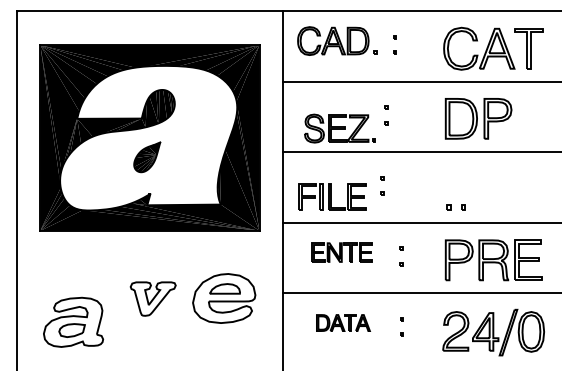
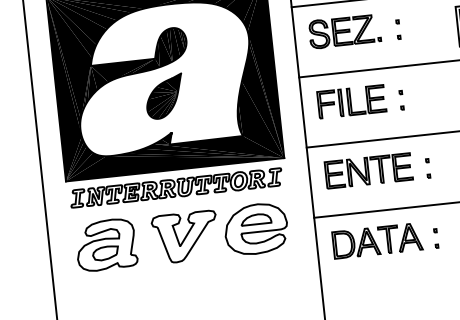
part: (339, 128) -> (344, 31), moved
part: (146, 157) -> (163, 97), size x1.43
part: (332, 196) -> (351, 101), moved
part: (149, 249) -> (176, 188), added
part: (341, 252) -> (368, 170), size x1.43
part: (153, 298) -> (185, 236), size x1.43
part: (73, 321) -> (106, 244), moved
part: (343, 322) -> (377, 240), size x1.67

